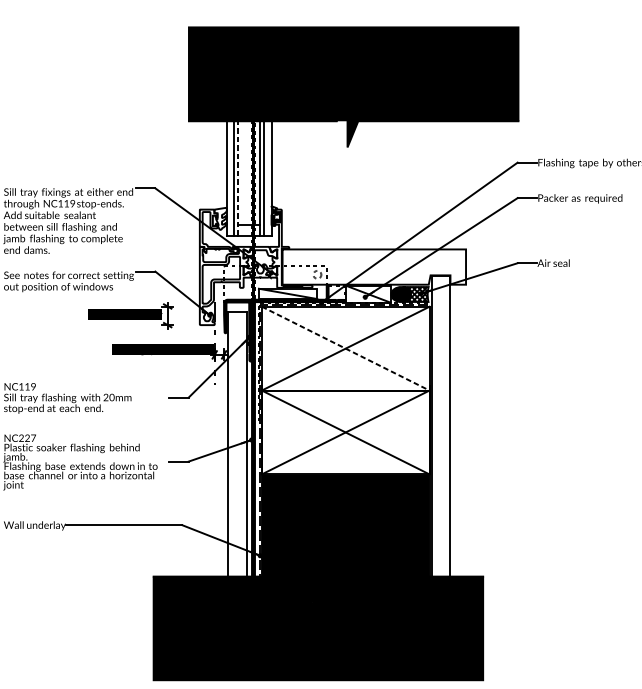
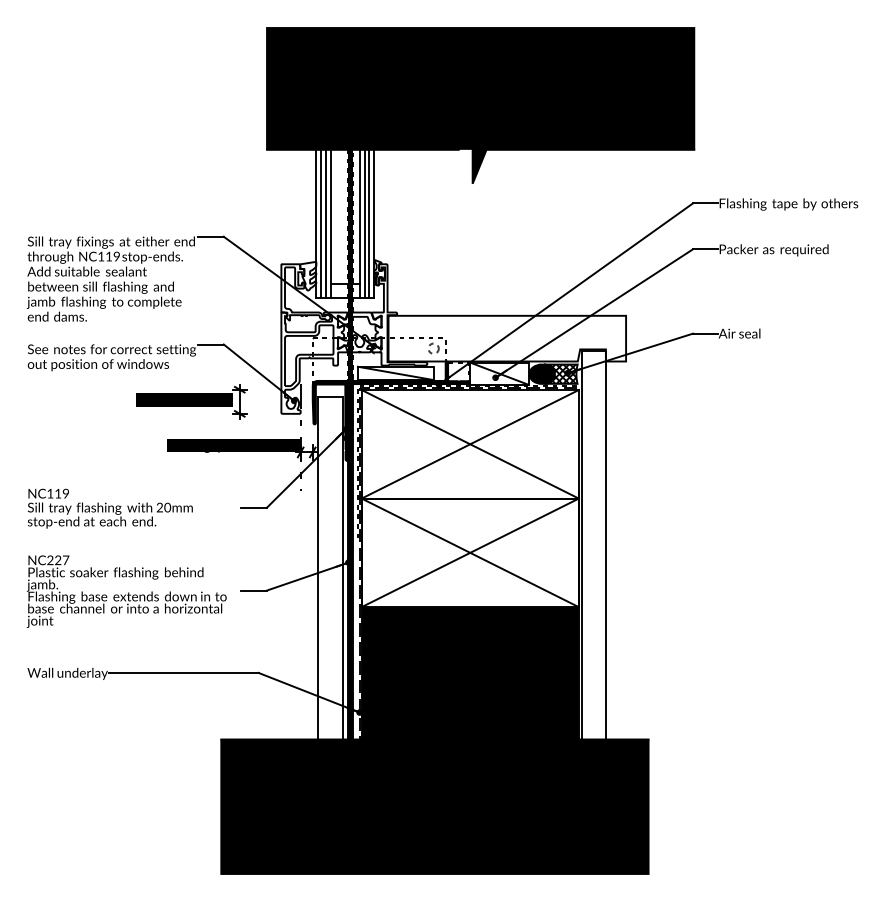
line: (230, 175) -> (321, 220), added
line: (237, 175) -> (330, 220), dashed -> solid
line: (267, 175) -> (369, 220), added
line: (345, 348) -> (470, 444), dashed -> solid

